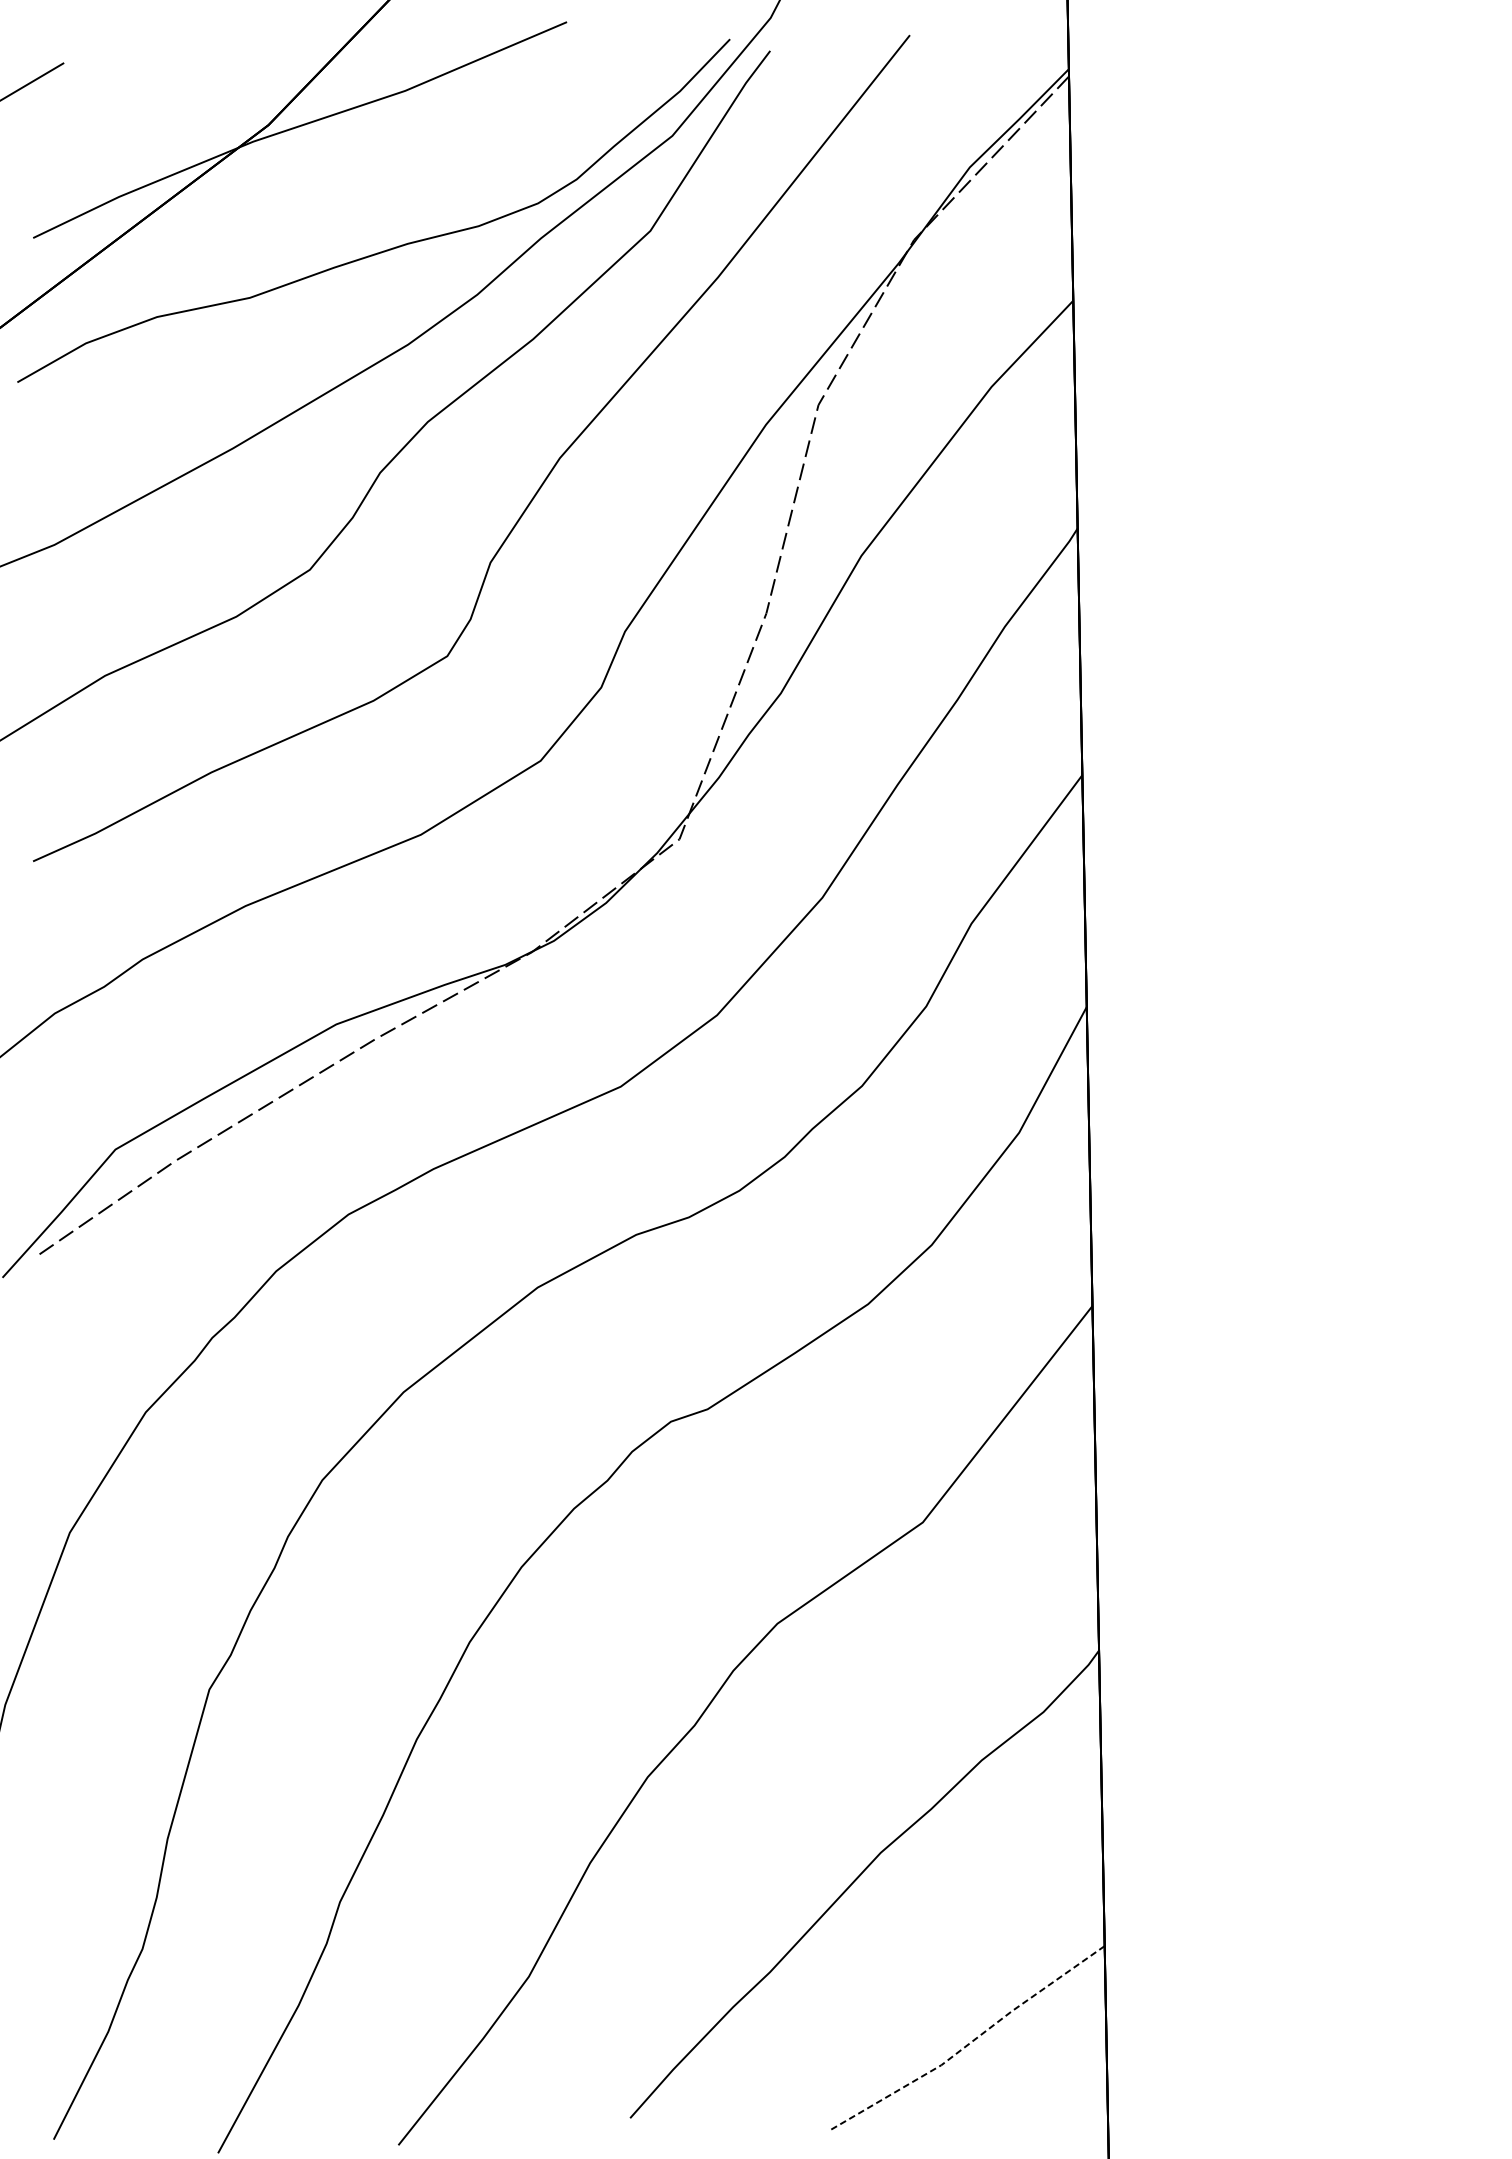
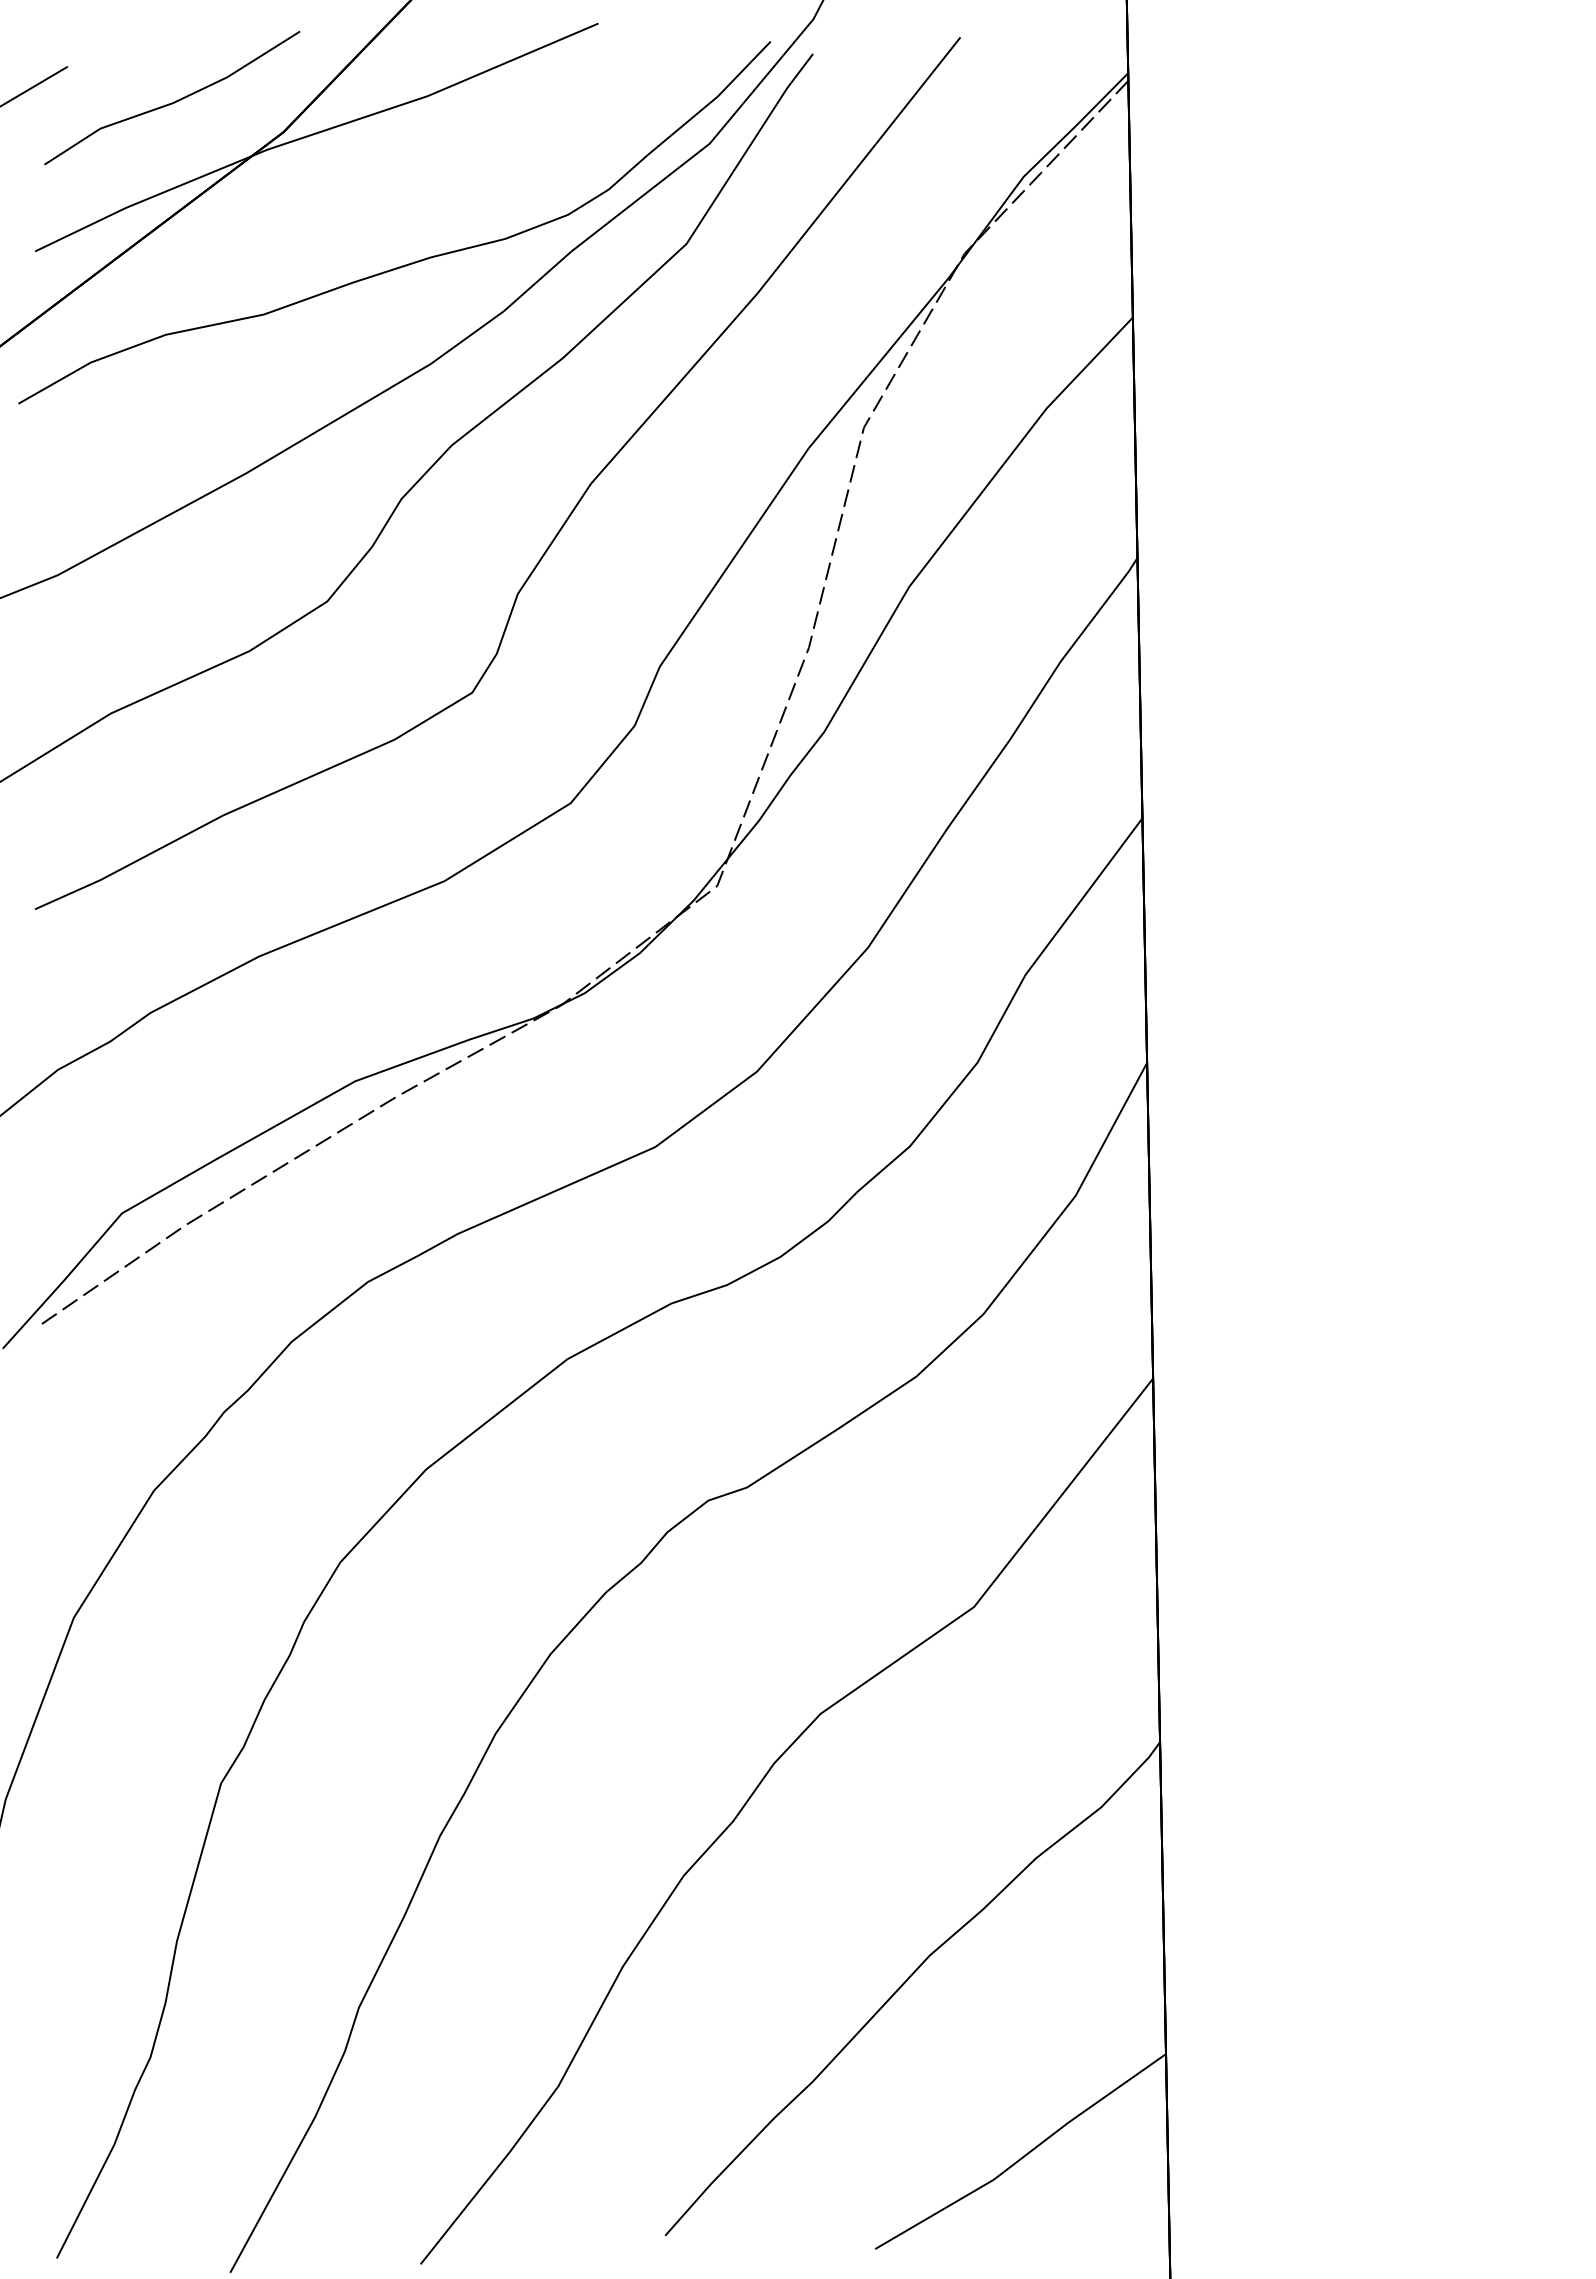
line: (164, 95) -> (173, 101), added
line: (969, 2043) -> (1023, 2156), dashed -> solid

